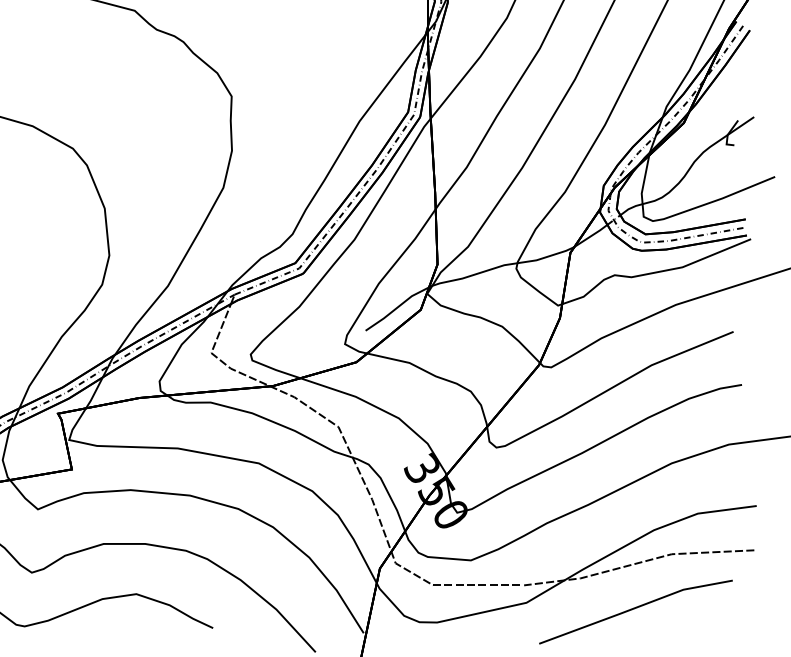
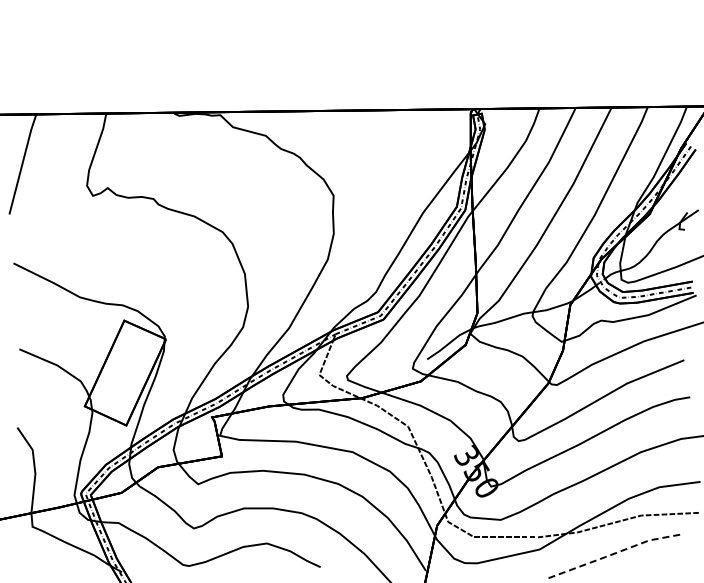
line: (636, 608) -> (616, 553), solid -> dashed

